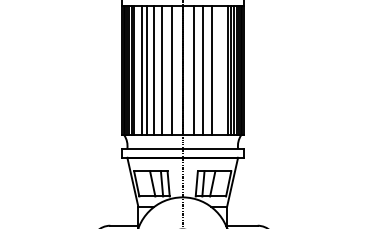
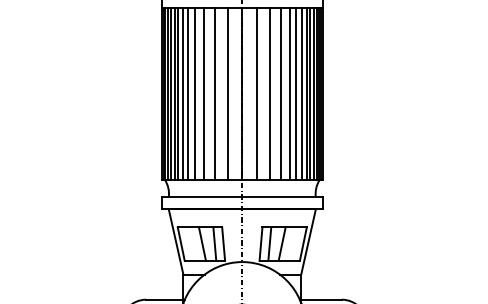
line: (137, 70) -> (182, 93), added
line: (218, 70) -> (289, 93), added
line: (223, 70) -> (296, 93), added

